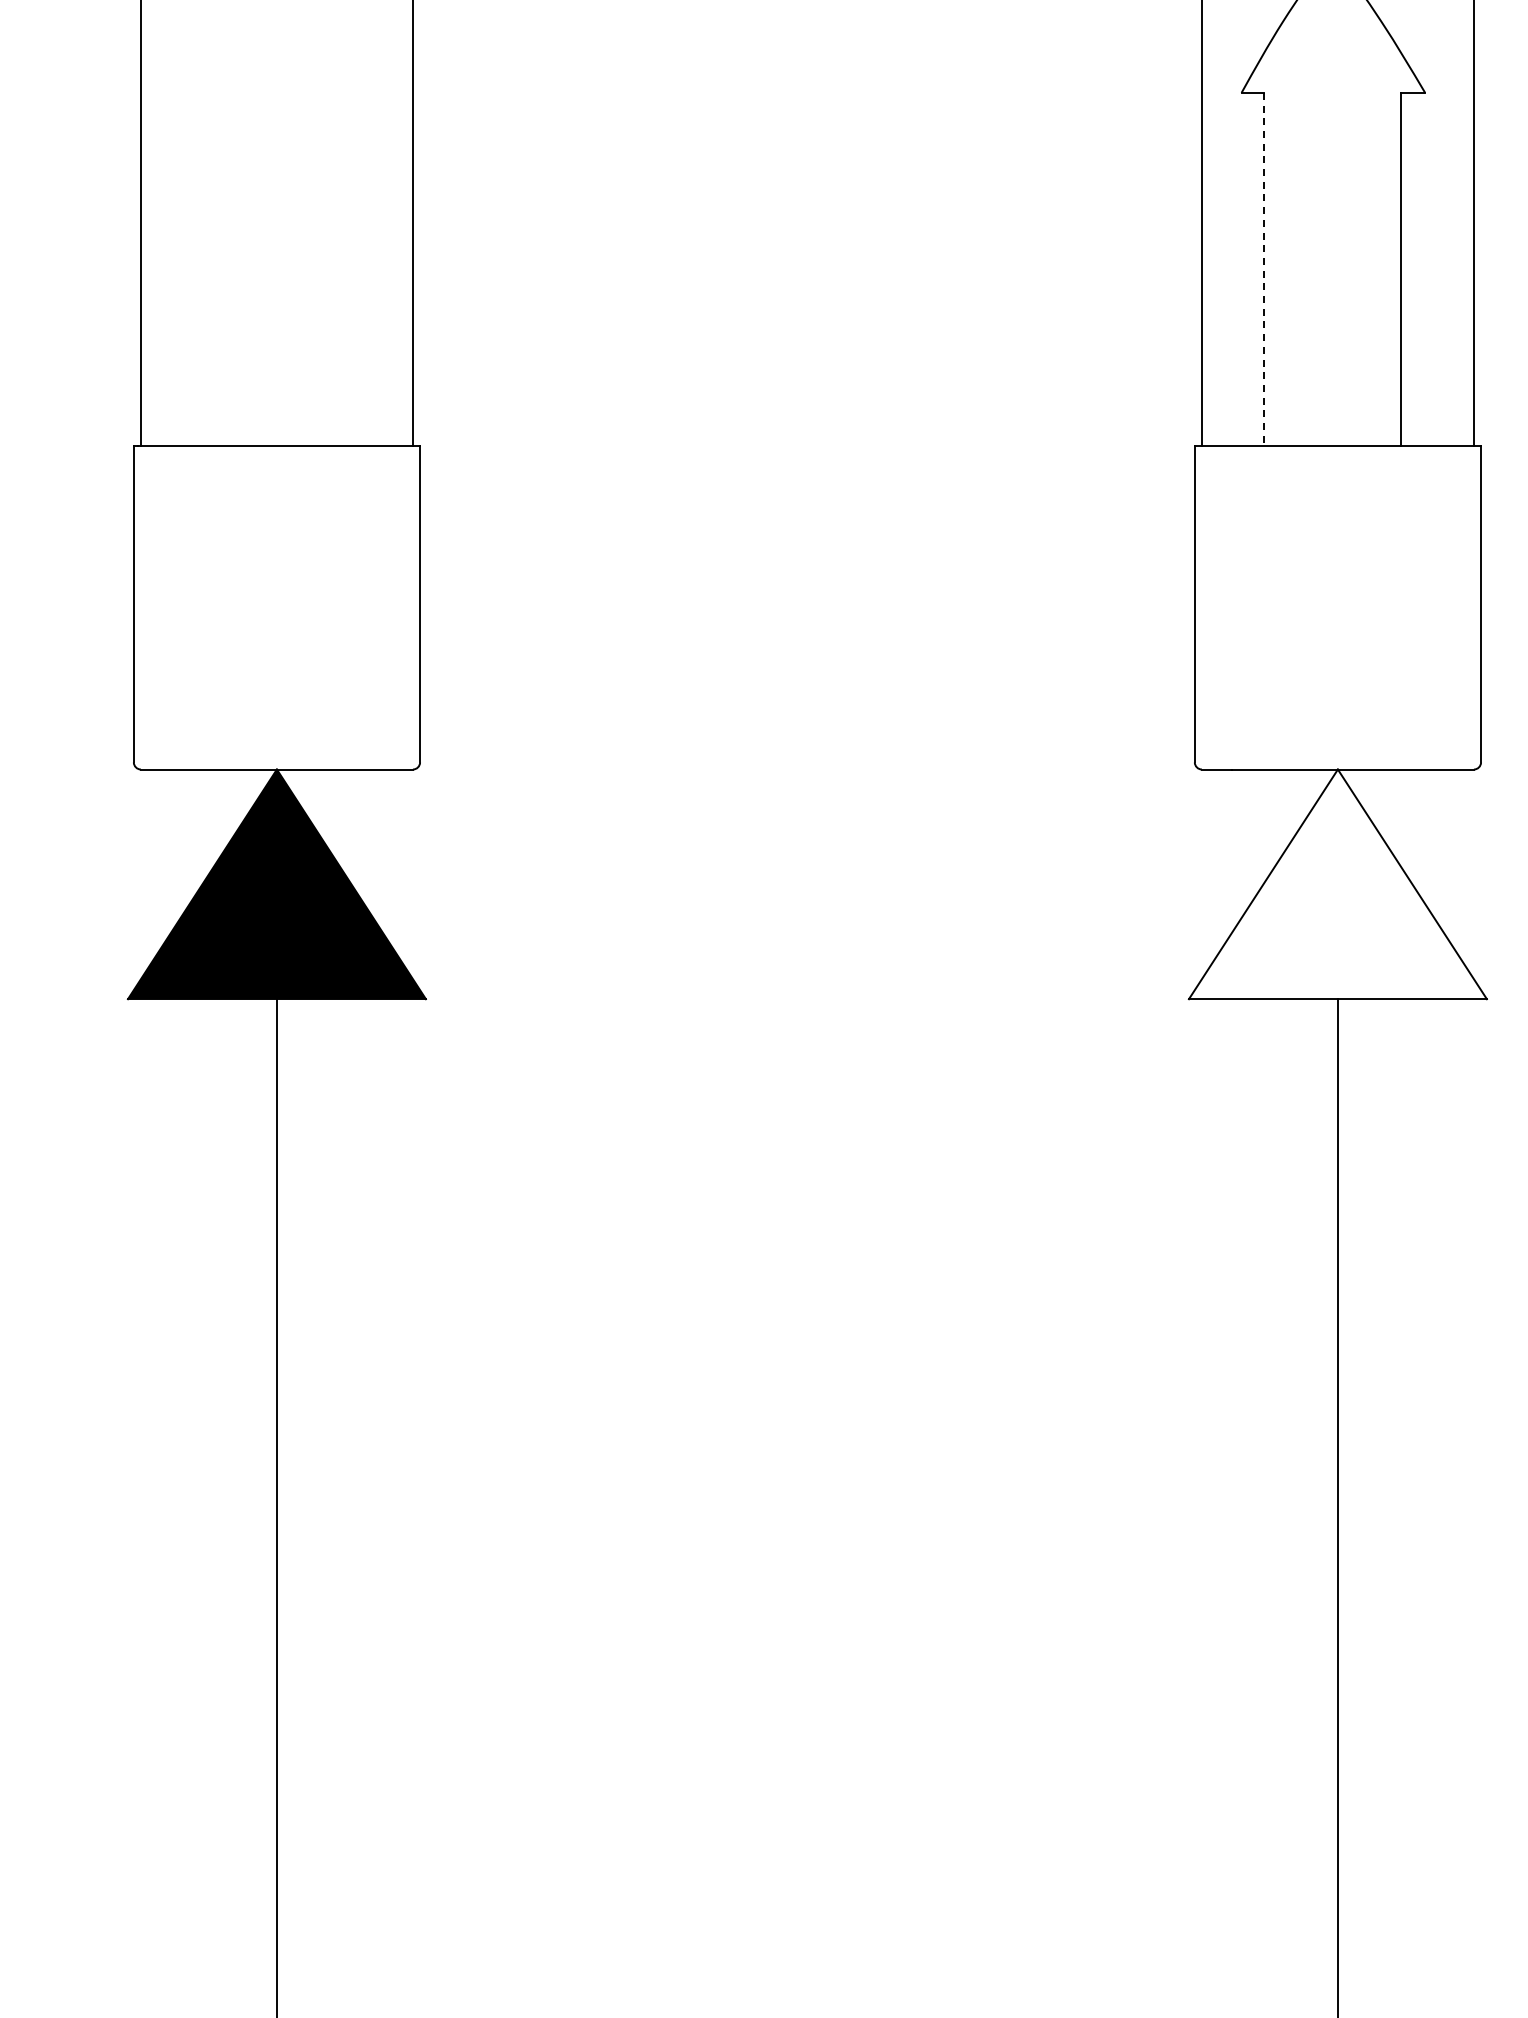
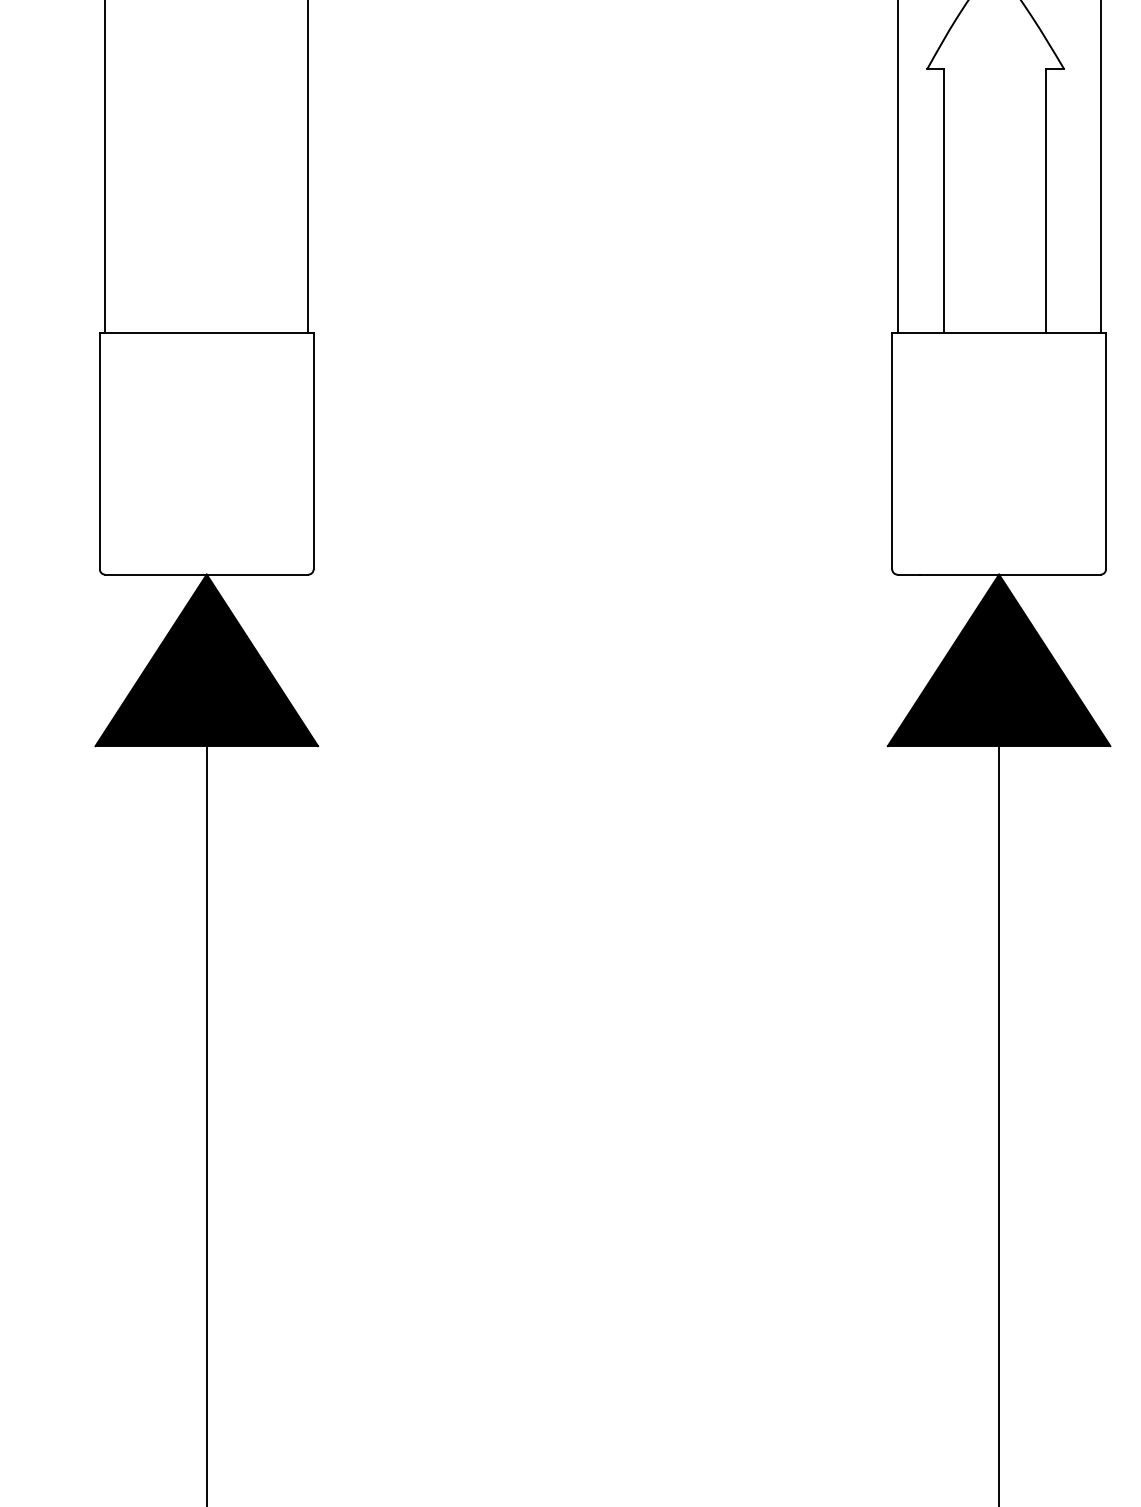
line: (1264, 269) -> (944, 201), dashed -> solid
fill: (1337, 884) -> (998, 660), added

